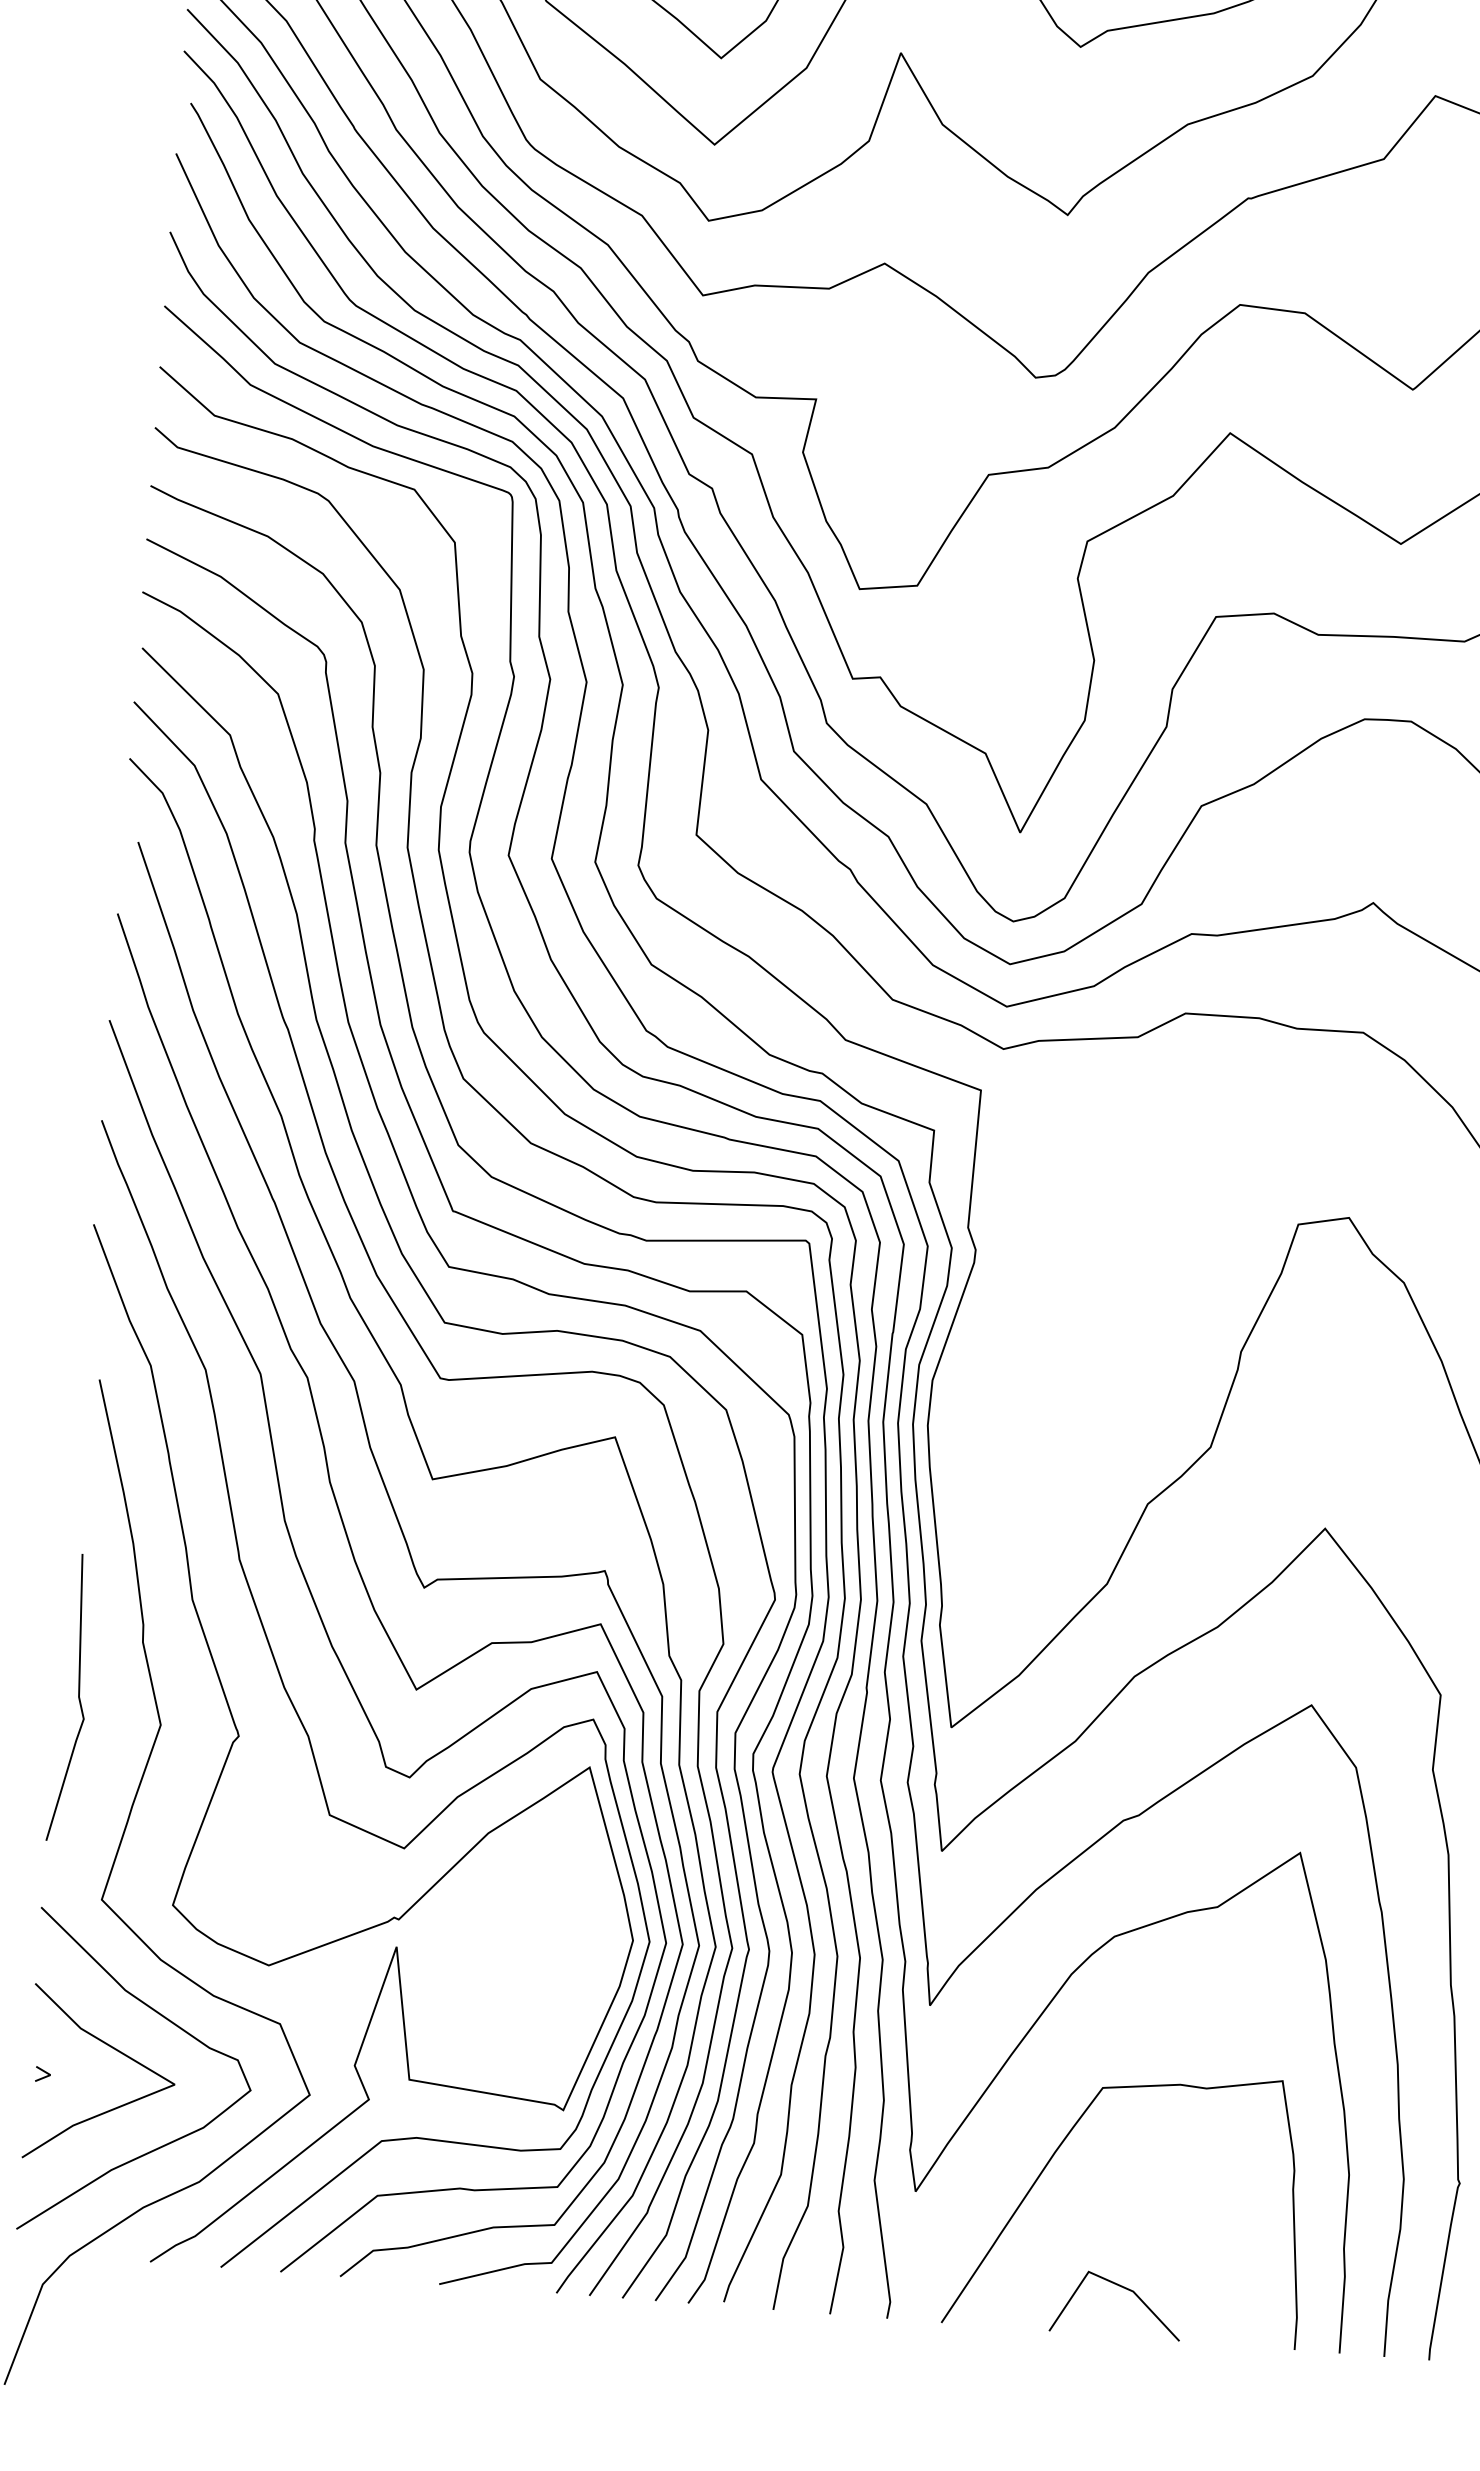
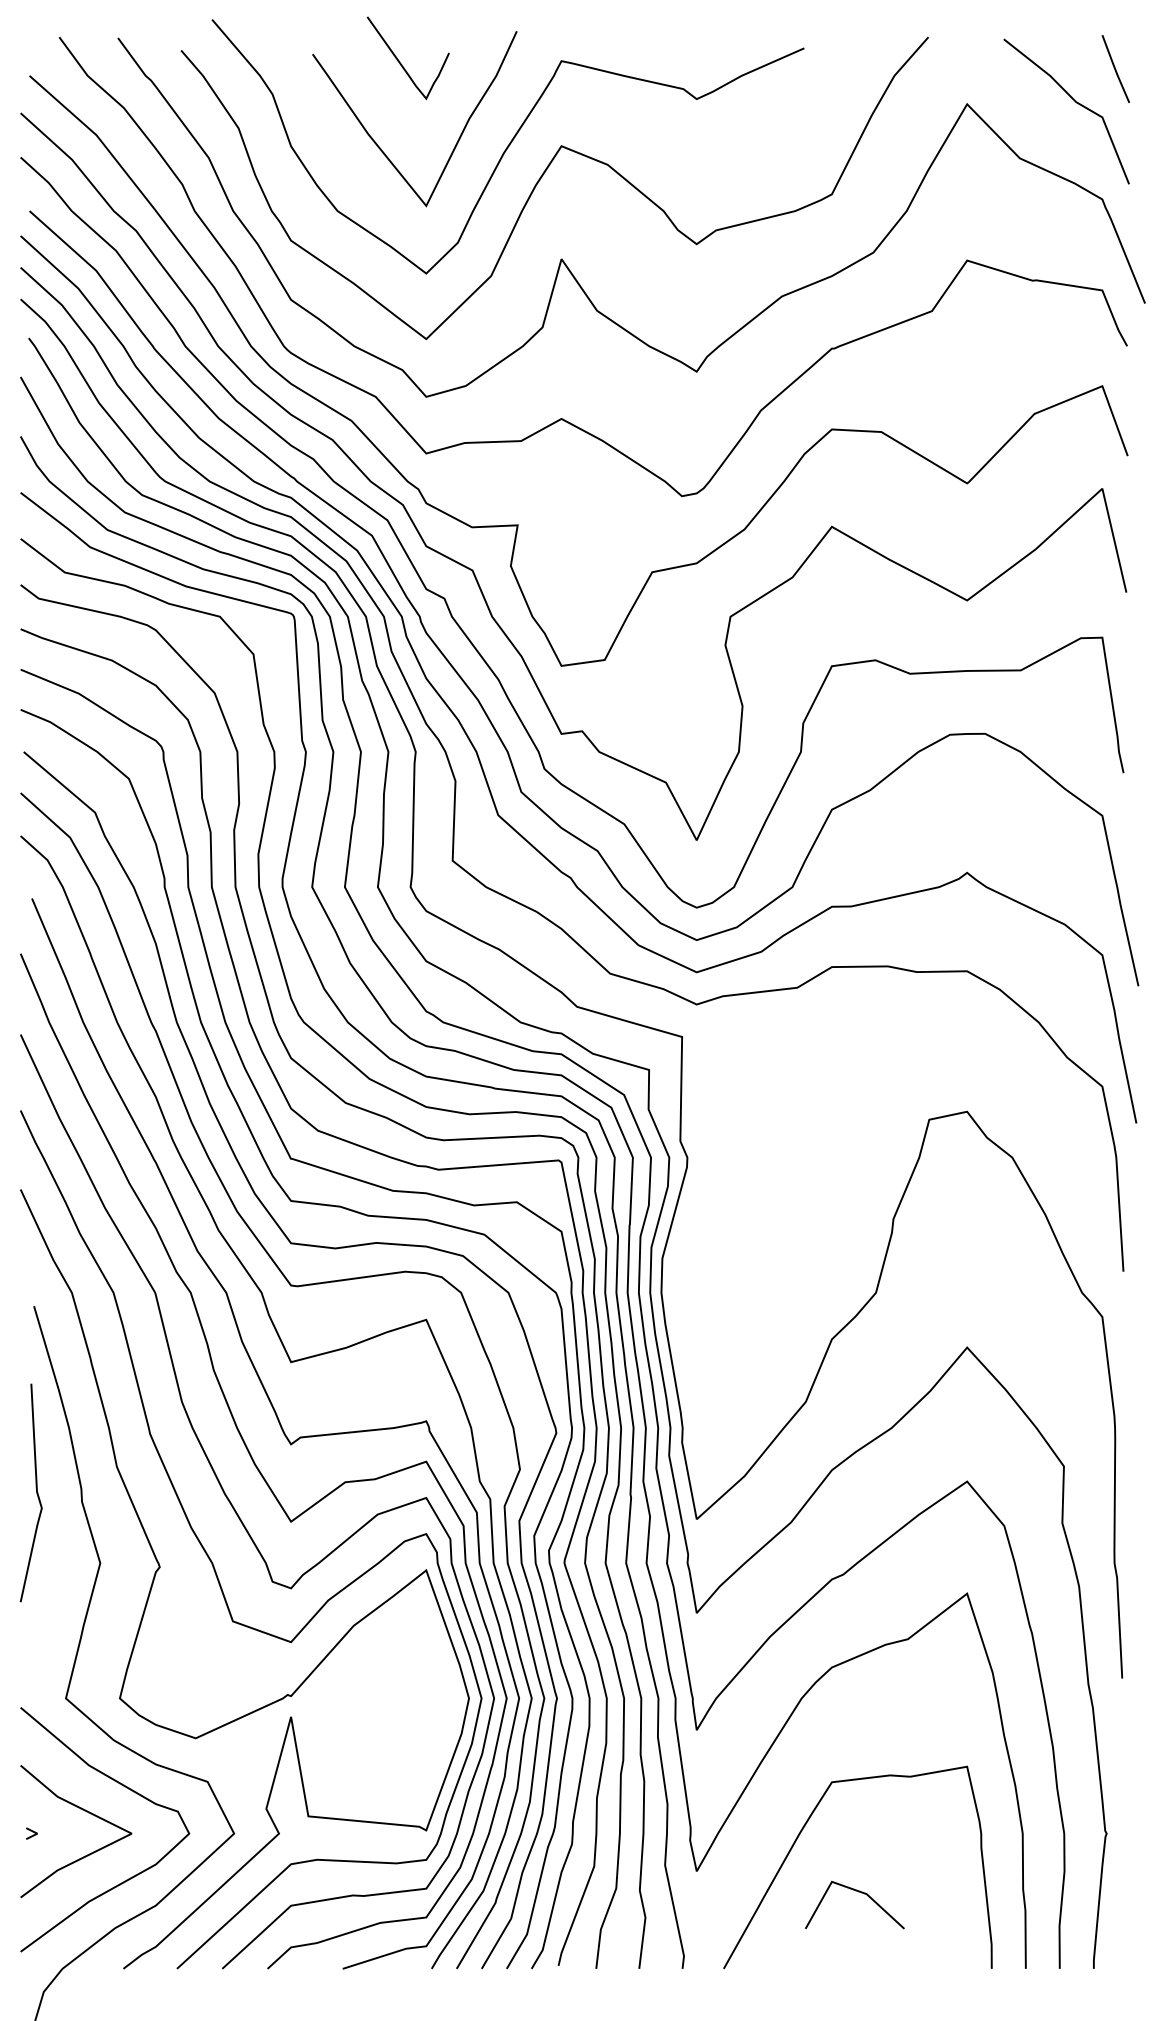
line: (78, 1697) -> (36, 1492), moved
line: (1122, 2288) -> (858, 1892), moved

